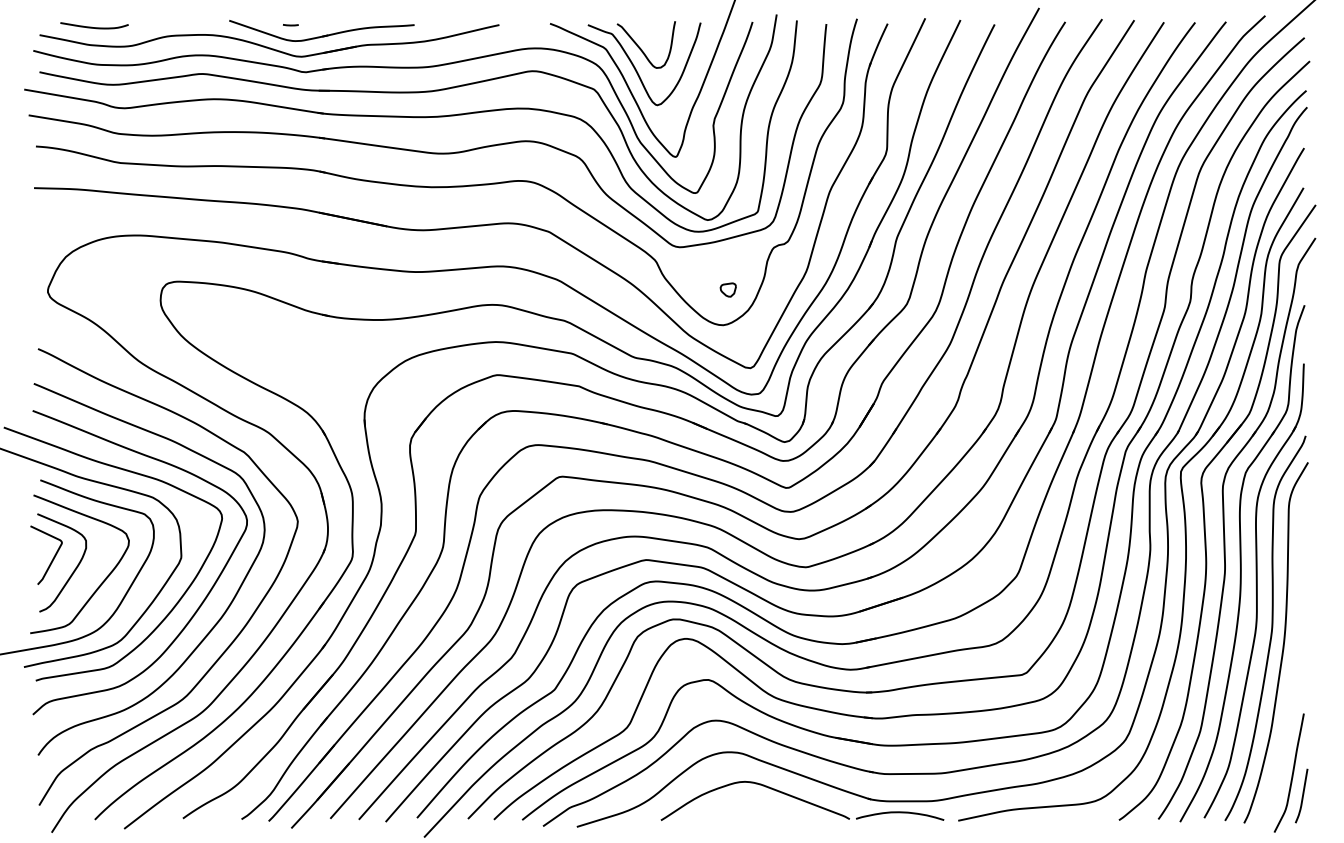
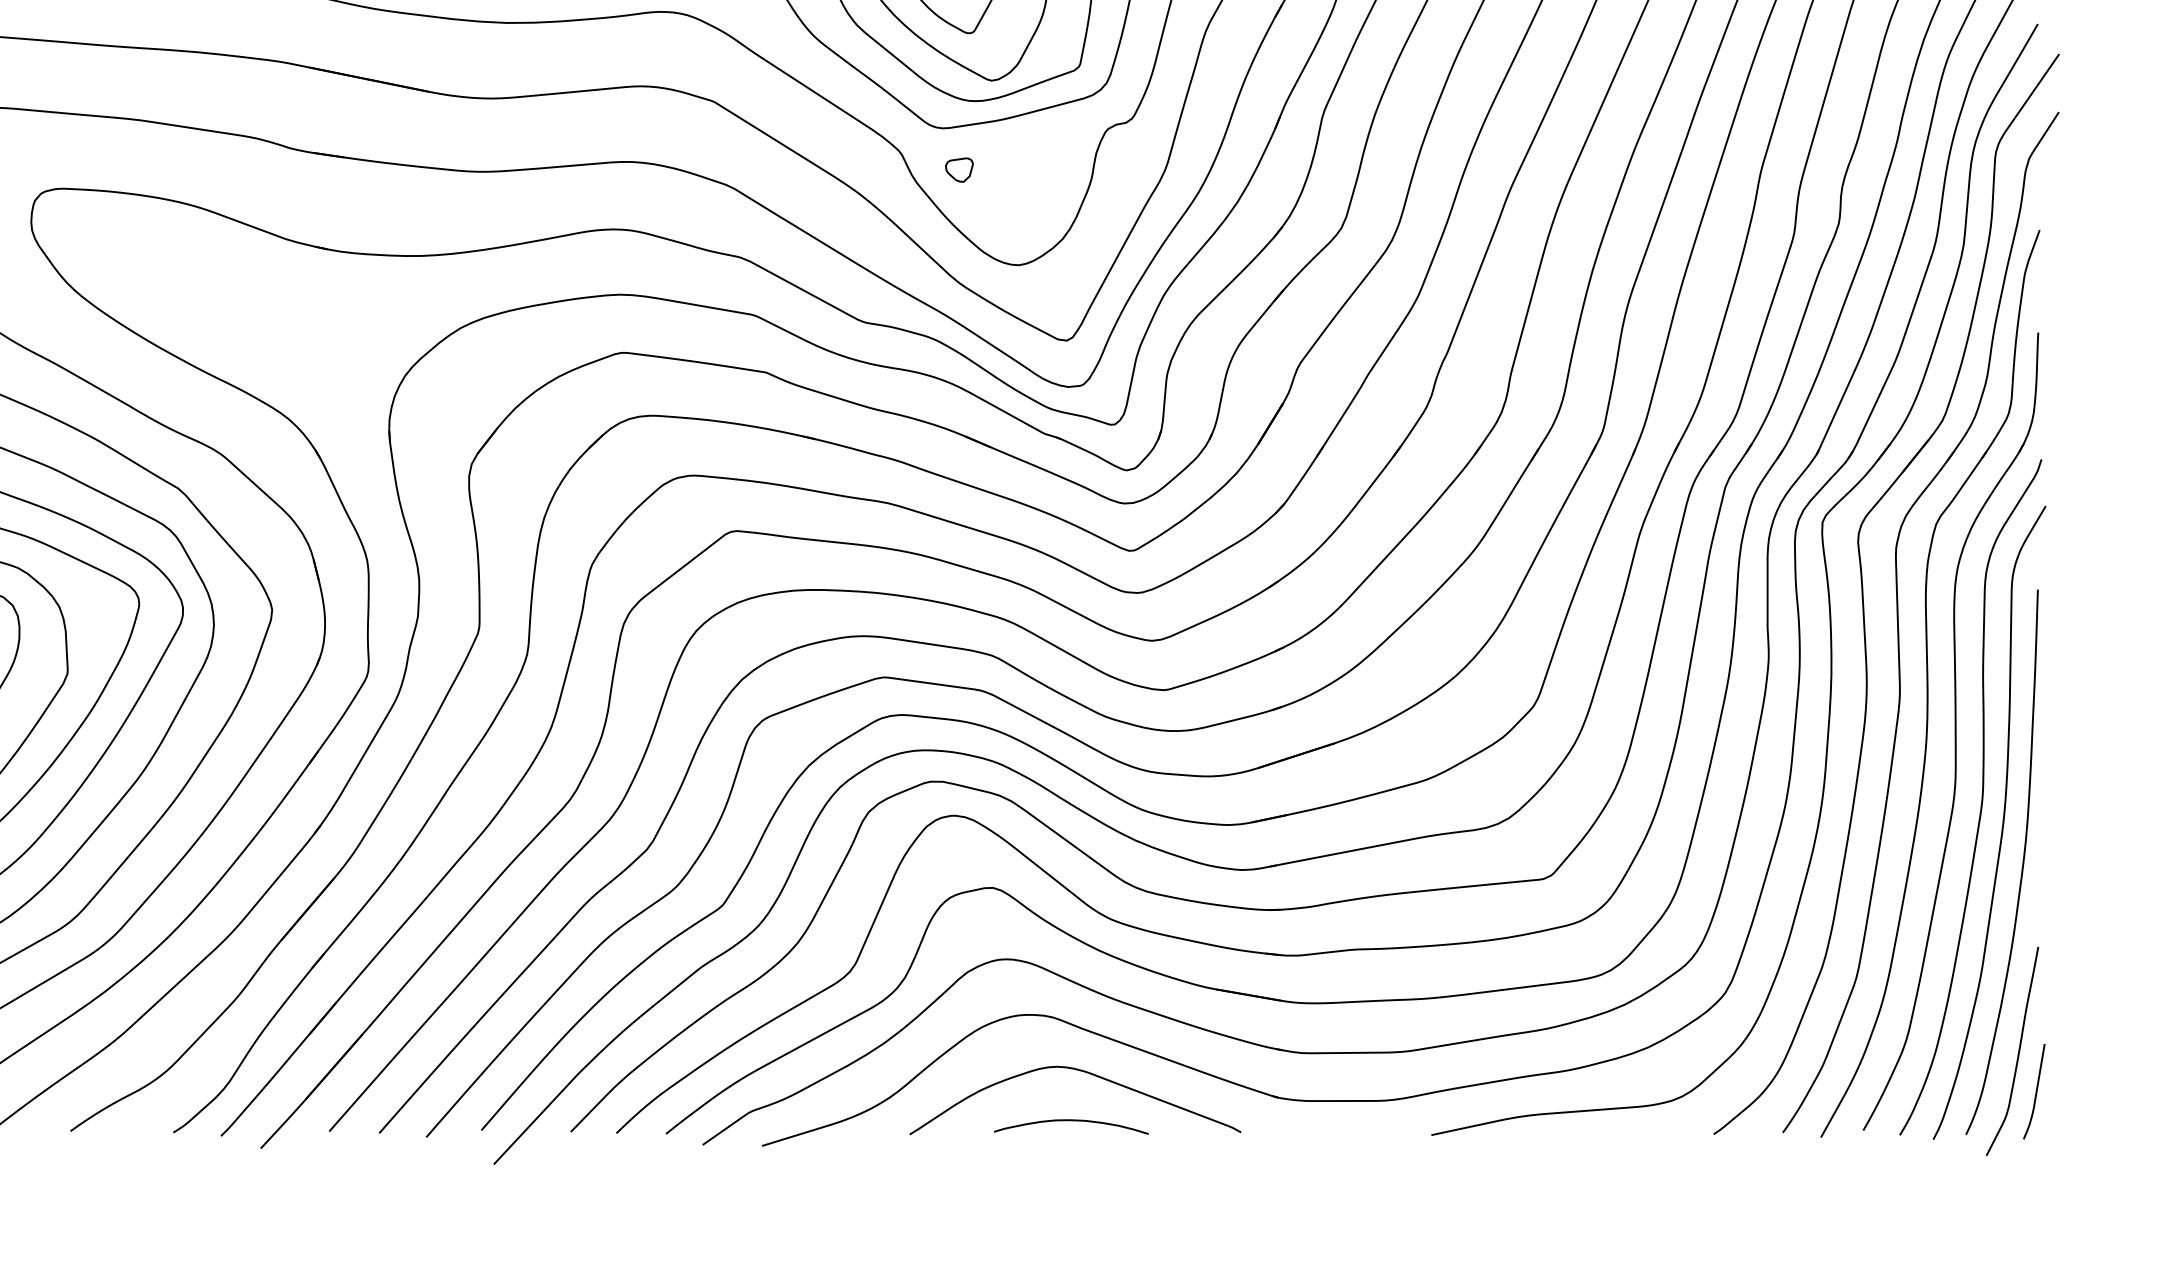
part: (727, 289) -> (957, 169), moved
curve: (1294, 665) -> (2021, 862), added
curve: (900, 813) -> (1072, 1122), moved

